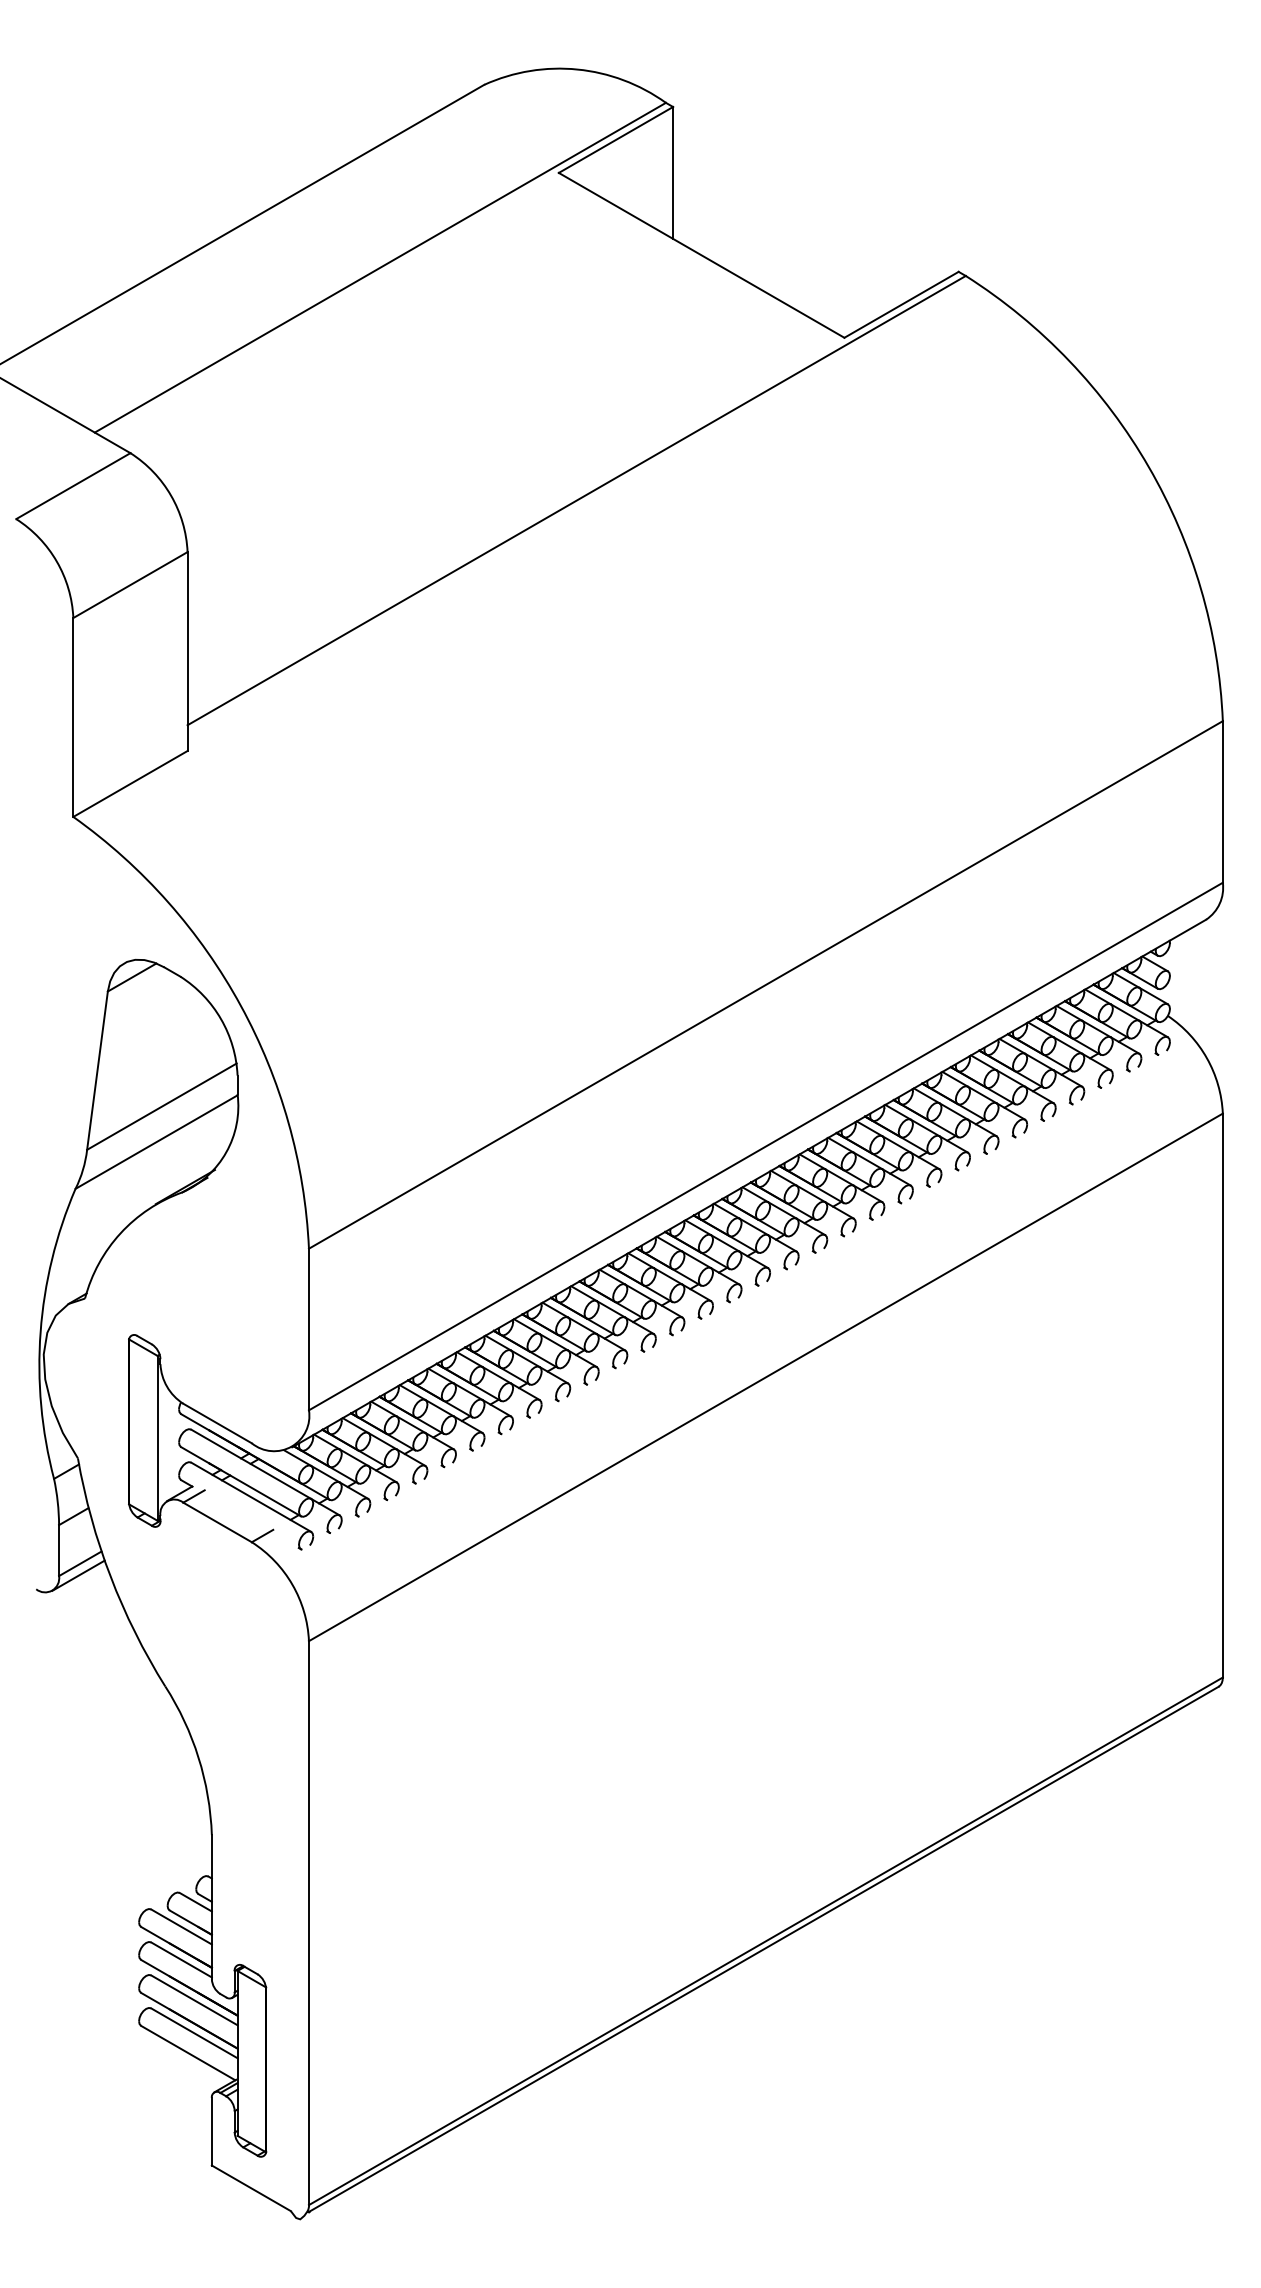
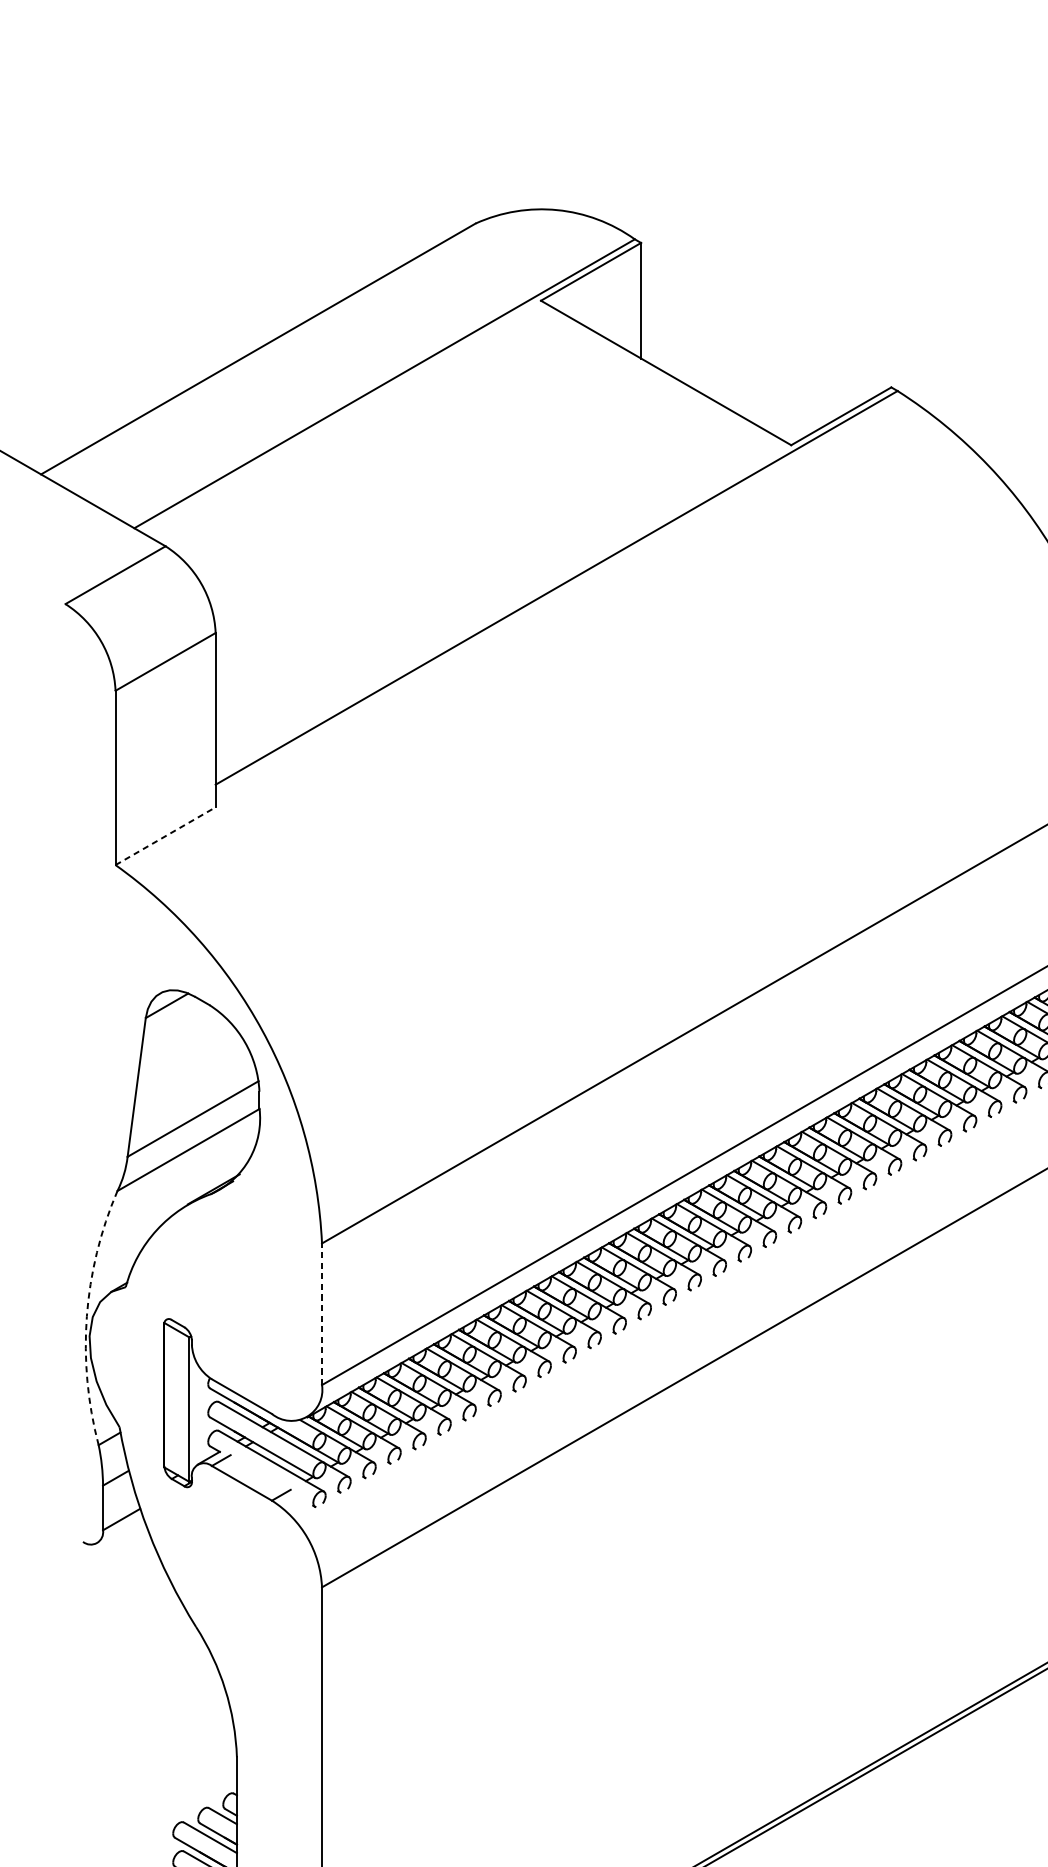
line: (130, 783) -> (165, 835), solid -> dashed
line: (308, 1329) -> (321, 1314), solid -> dashed
arc: (40, 1332) -> (86, 1316), solid -> dashed
line: (78, 1575) -> (120, 1529), removed

